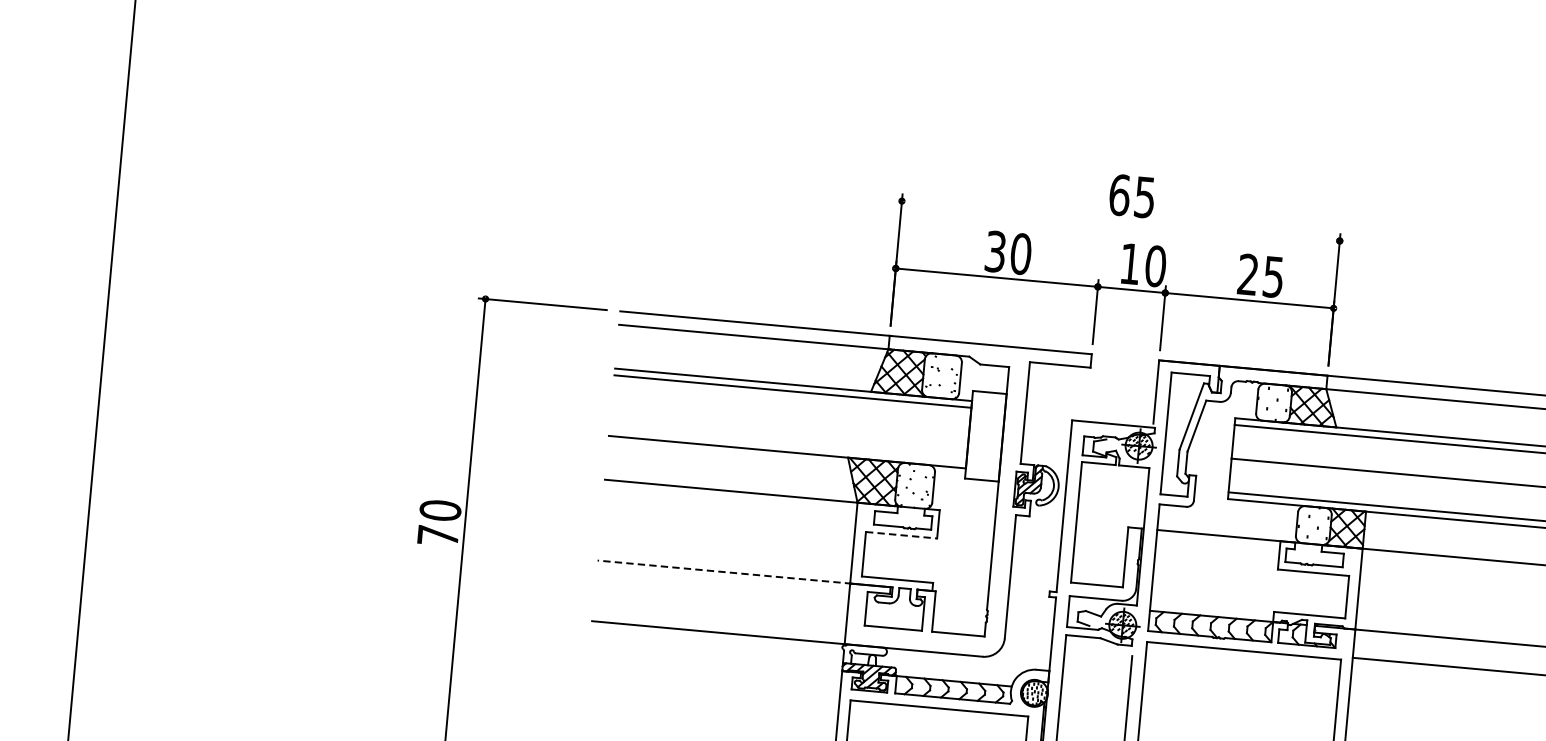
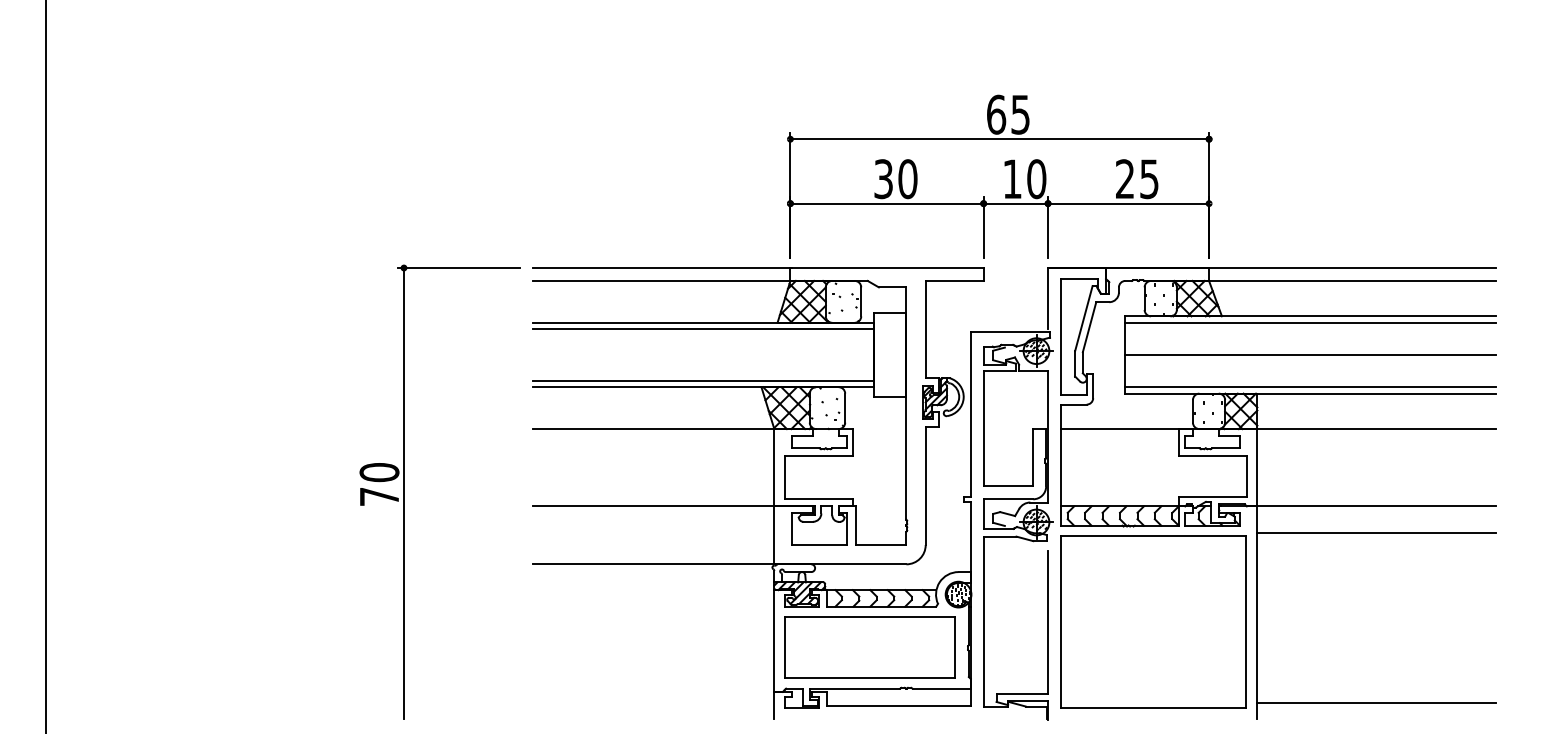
line: (1120, 221) -> (999, 139), added
line: (788, 445) -> (703, 380), added
line: (902, 535) -> (819, 456), dashed -> solid
line: (724, 572) -> (654, 506), dashed -> solid

